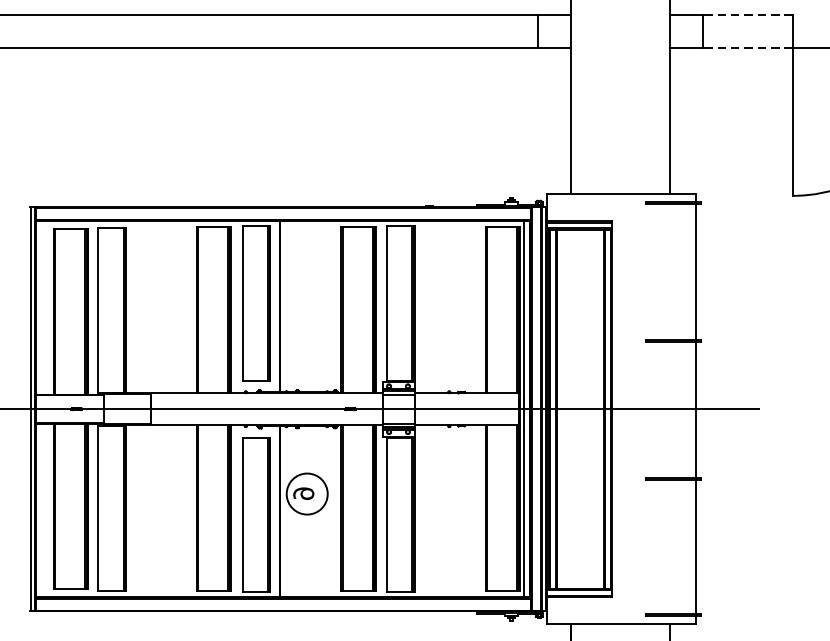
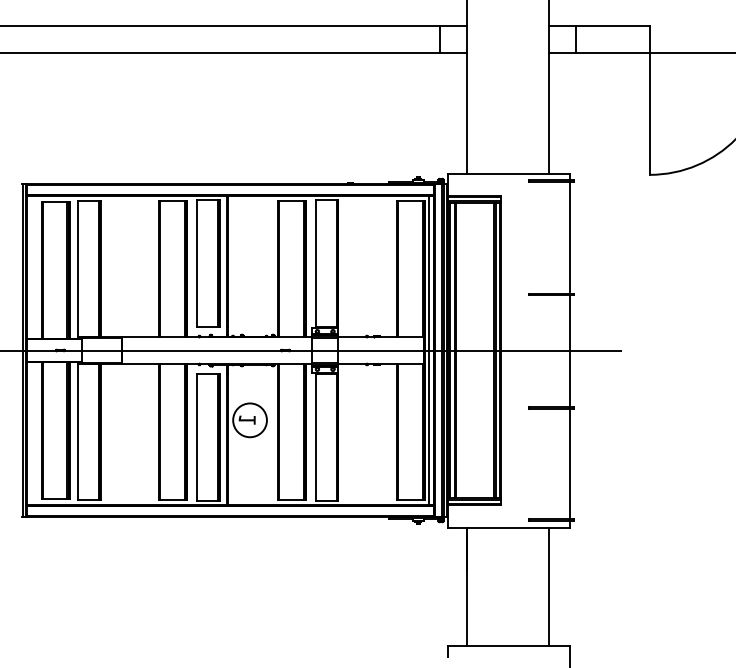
line: (747, 15) -> (612, 26), dashed -> solid
line: (747, 48) -> (612, 53), dashed -> solid
text: (302, 493) -> (246, 419), 6 -> 1

